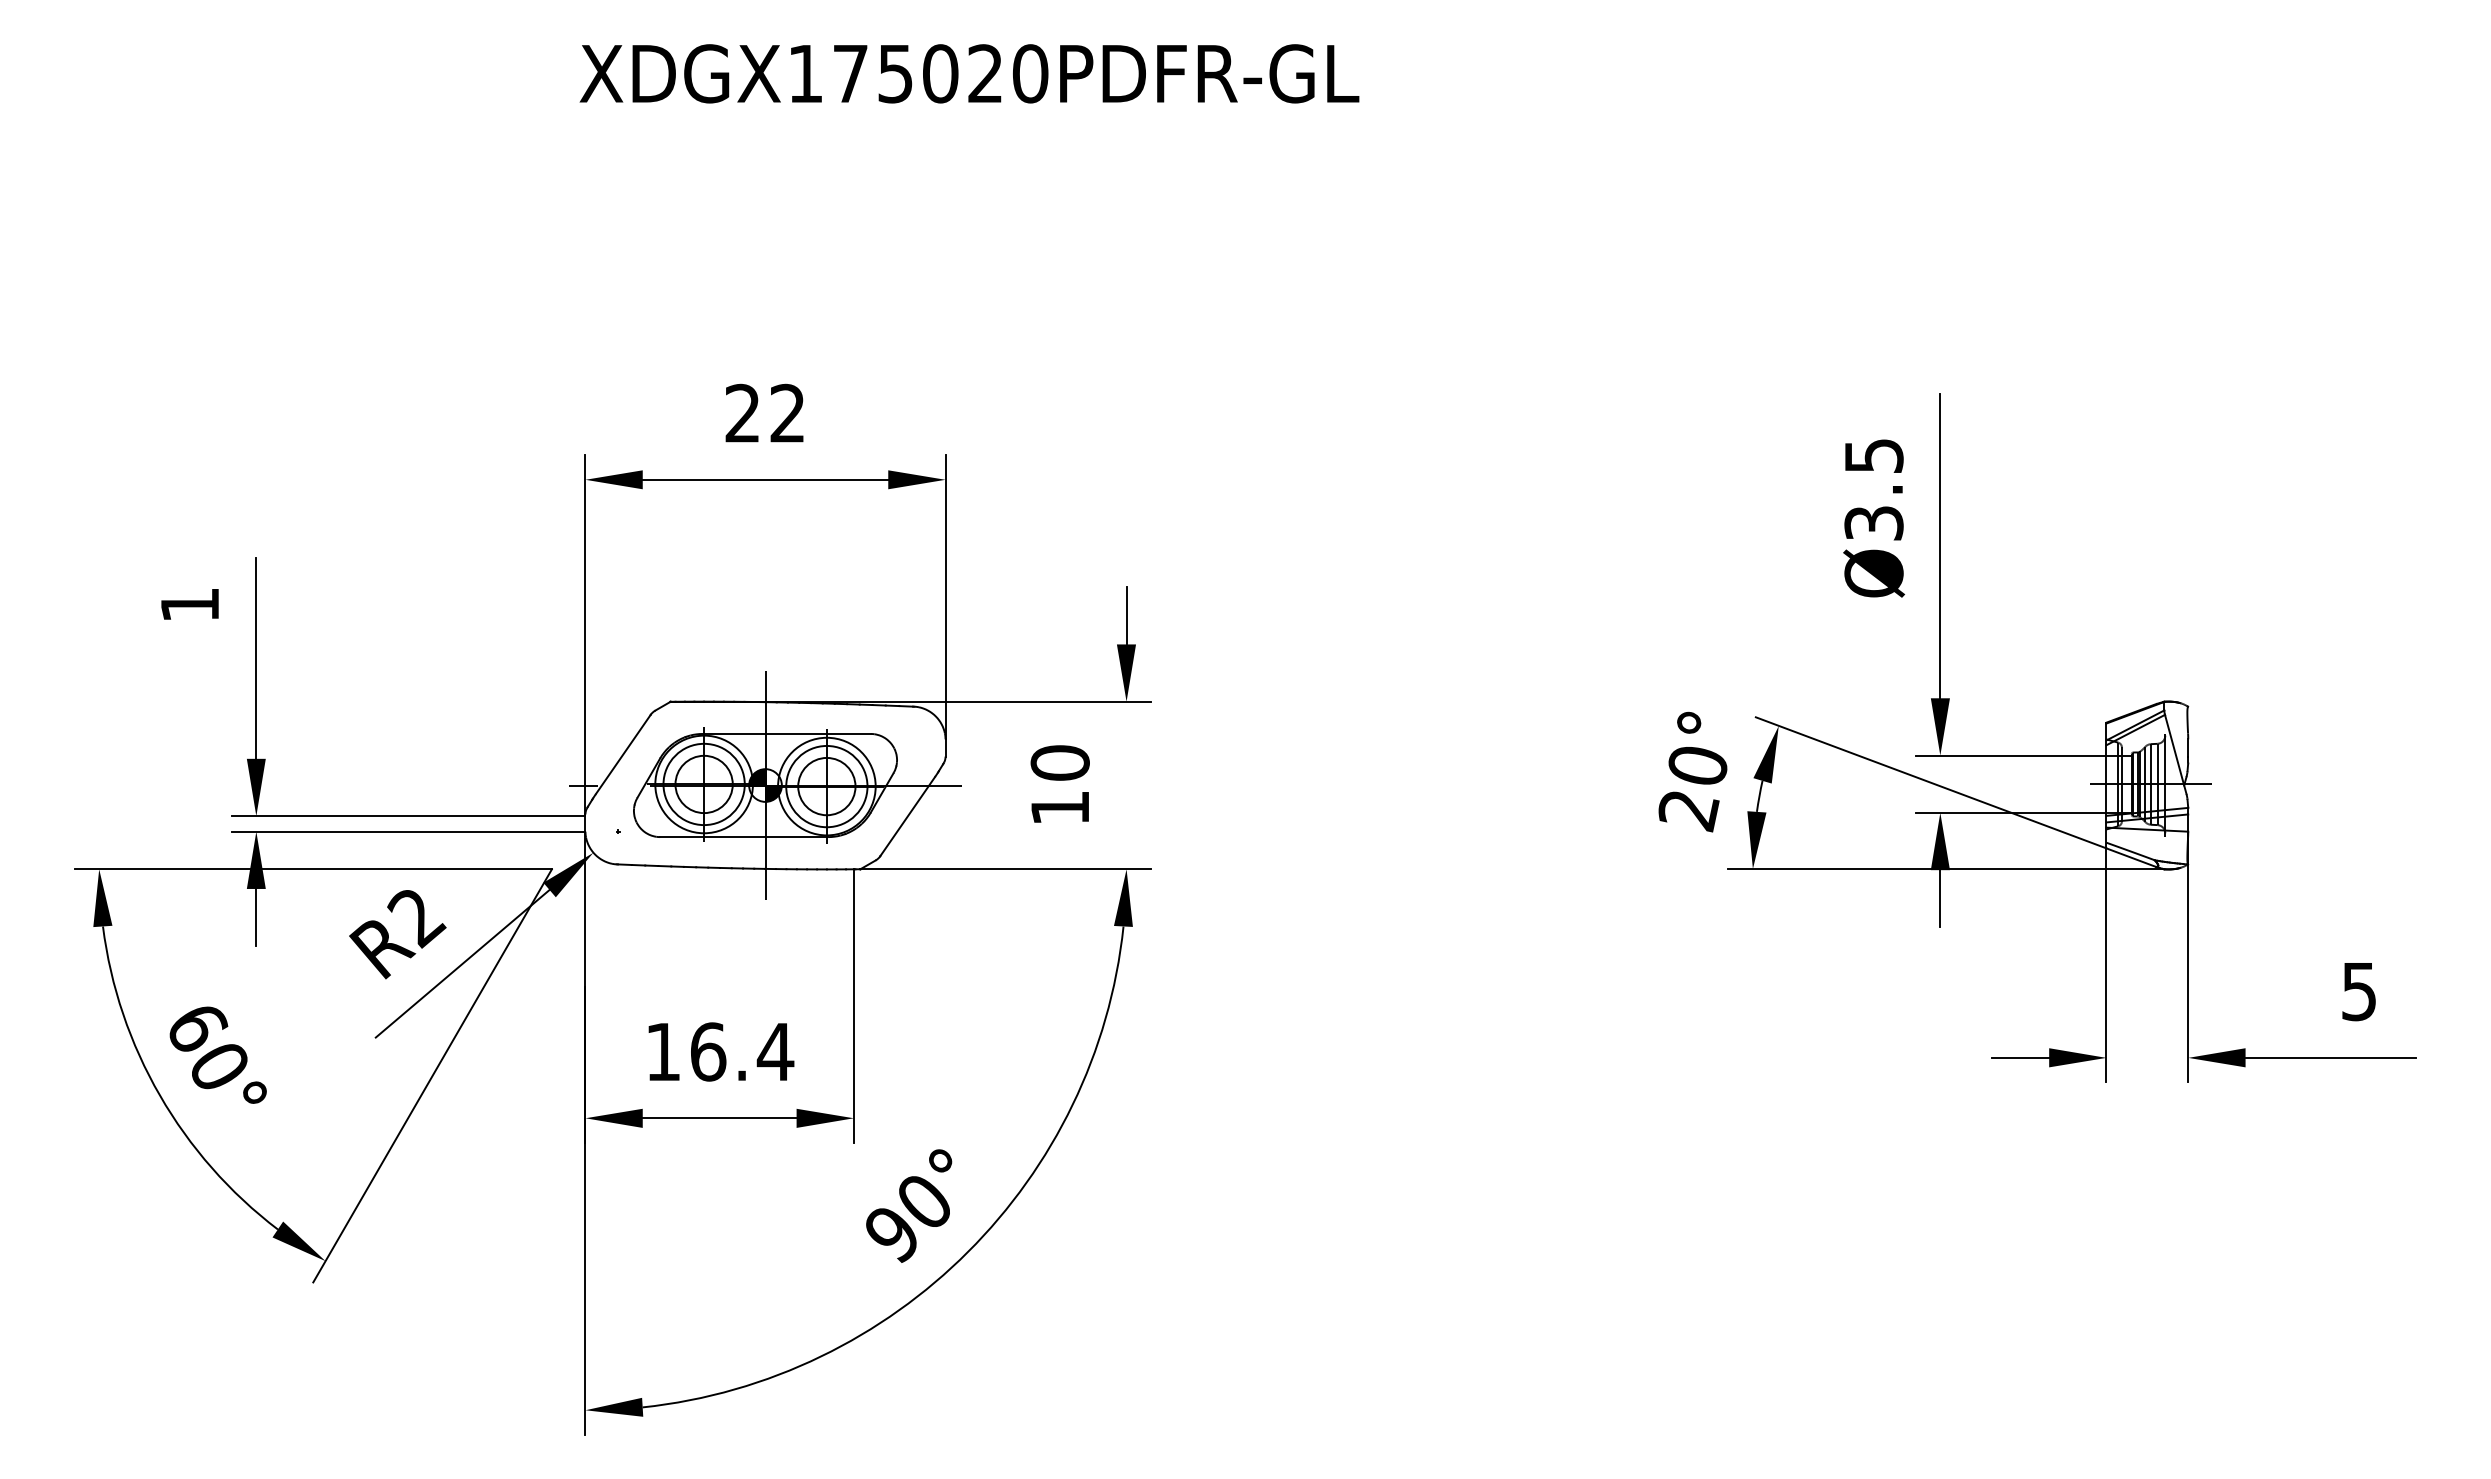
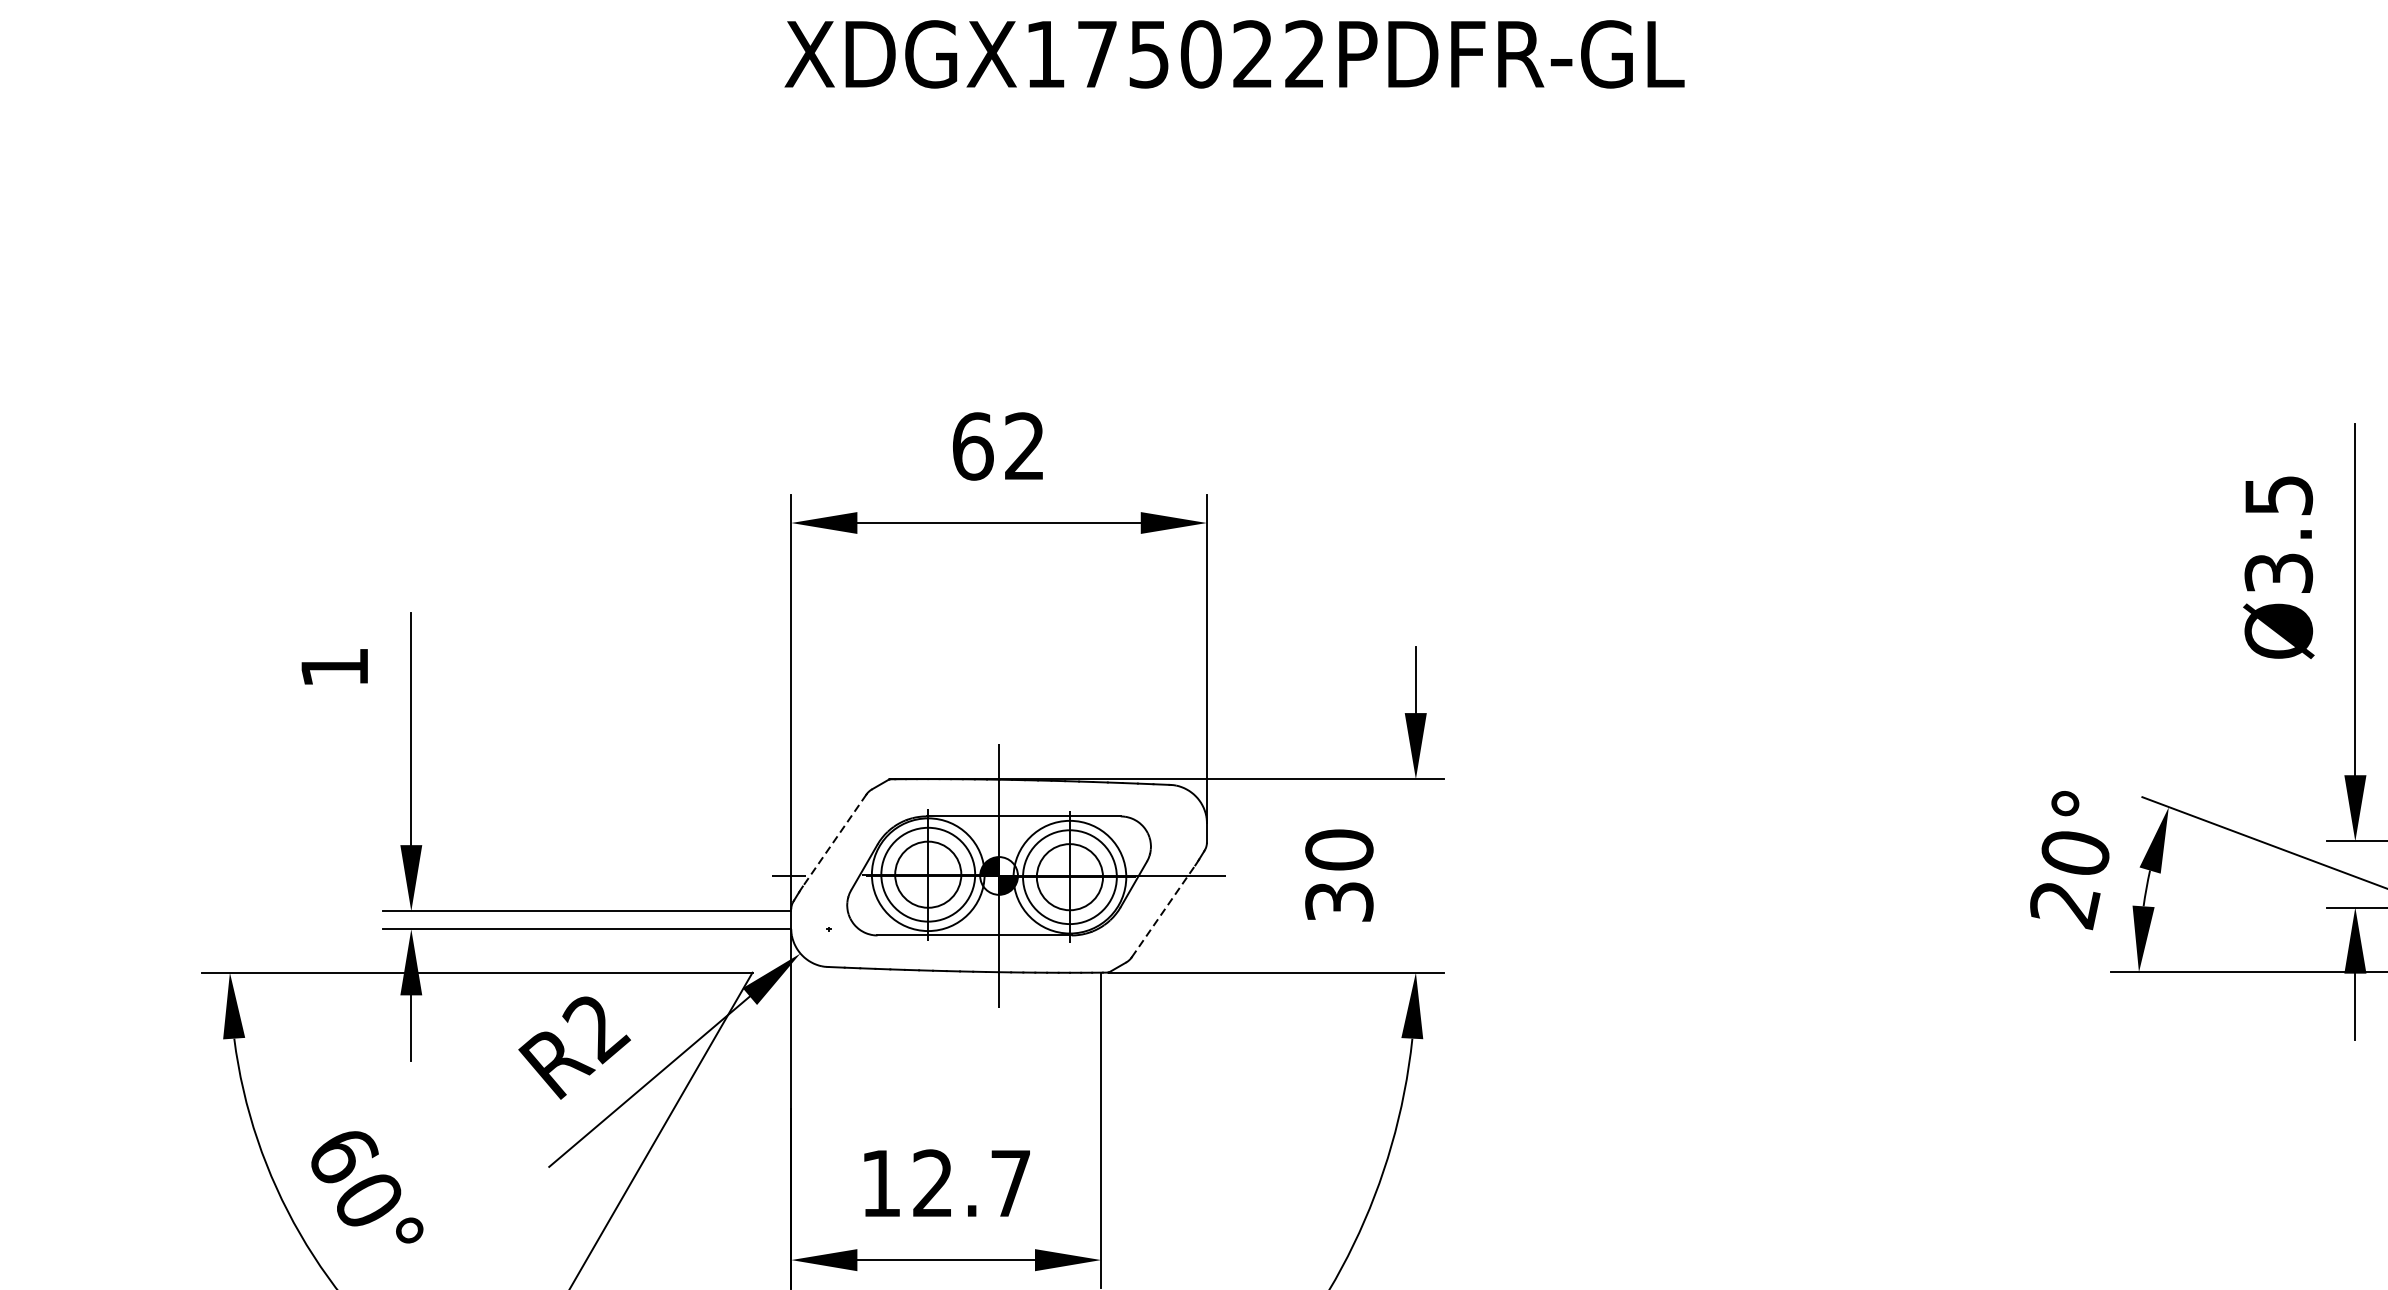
text: (1030, 73) -> (1305, 53), XDGX175020PDFR-GL -> XDGX175022PDFR-GL
text: (742, 413) -> (972, 446), 22 -> 62
line: (623, 754) -> (835, 840), solid -> dashed
text: (1059, 808) -> (1338, 902), 10 -> 30
line: (907, 816) -> (1163, 911), solid -> dashed
text: (742, 1051) -> (972, 1182), 16.4 -> 12.7

